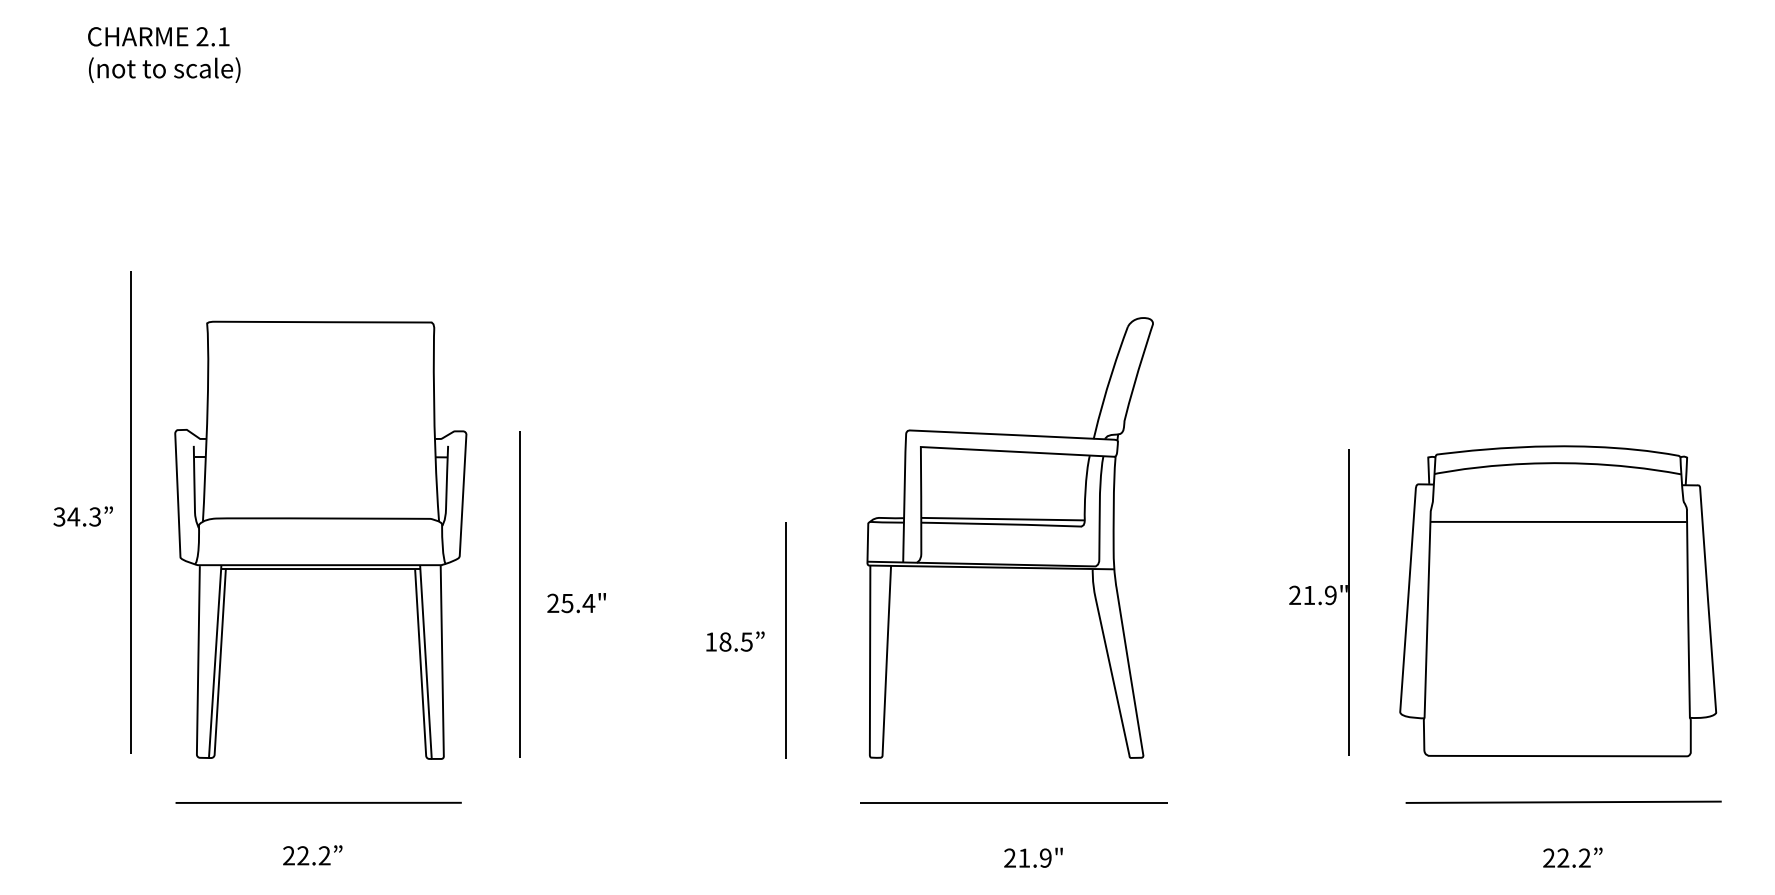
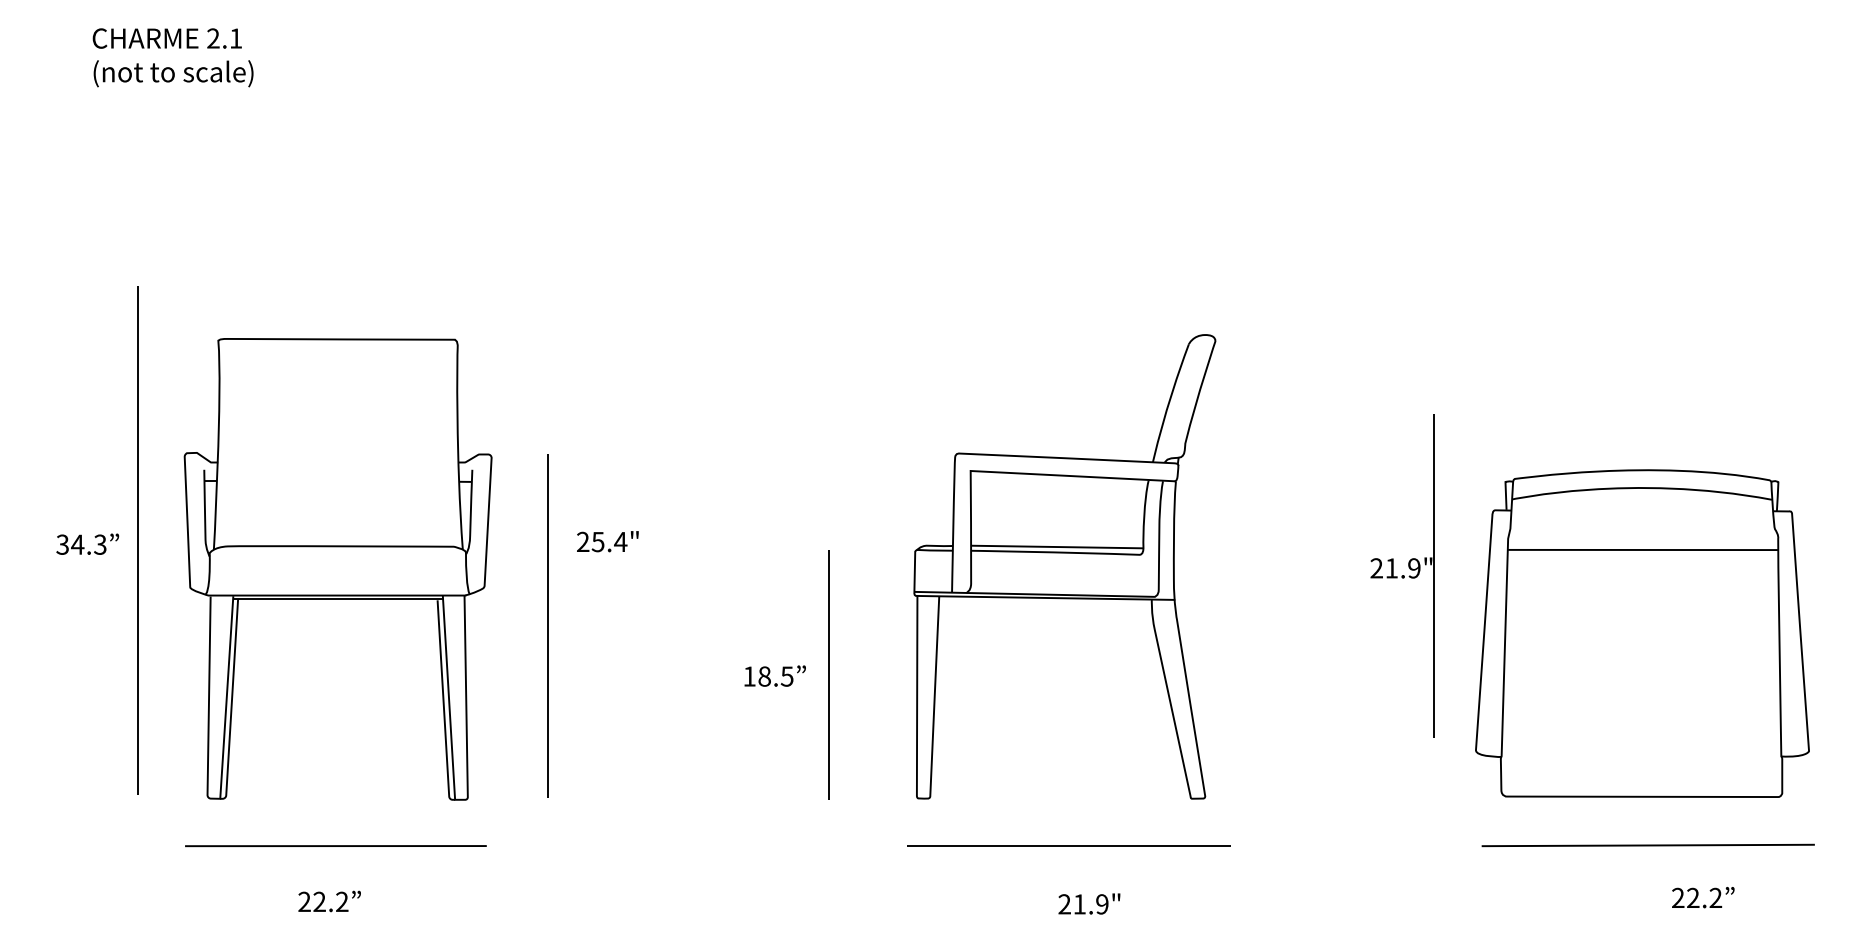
part: (1319, 602) -> (1402, 575), moved
text: (576, 603) -> (607, 542), moved
text: (1572, 857) -> (1702, 897), moved

